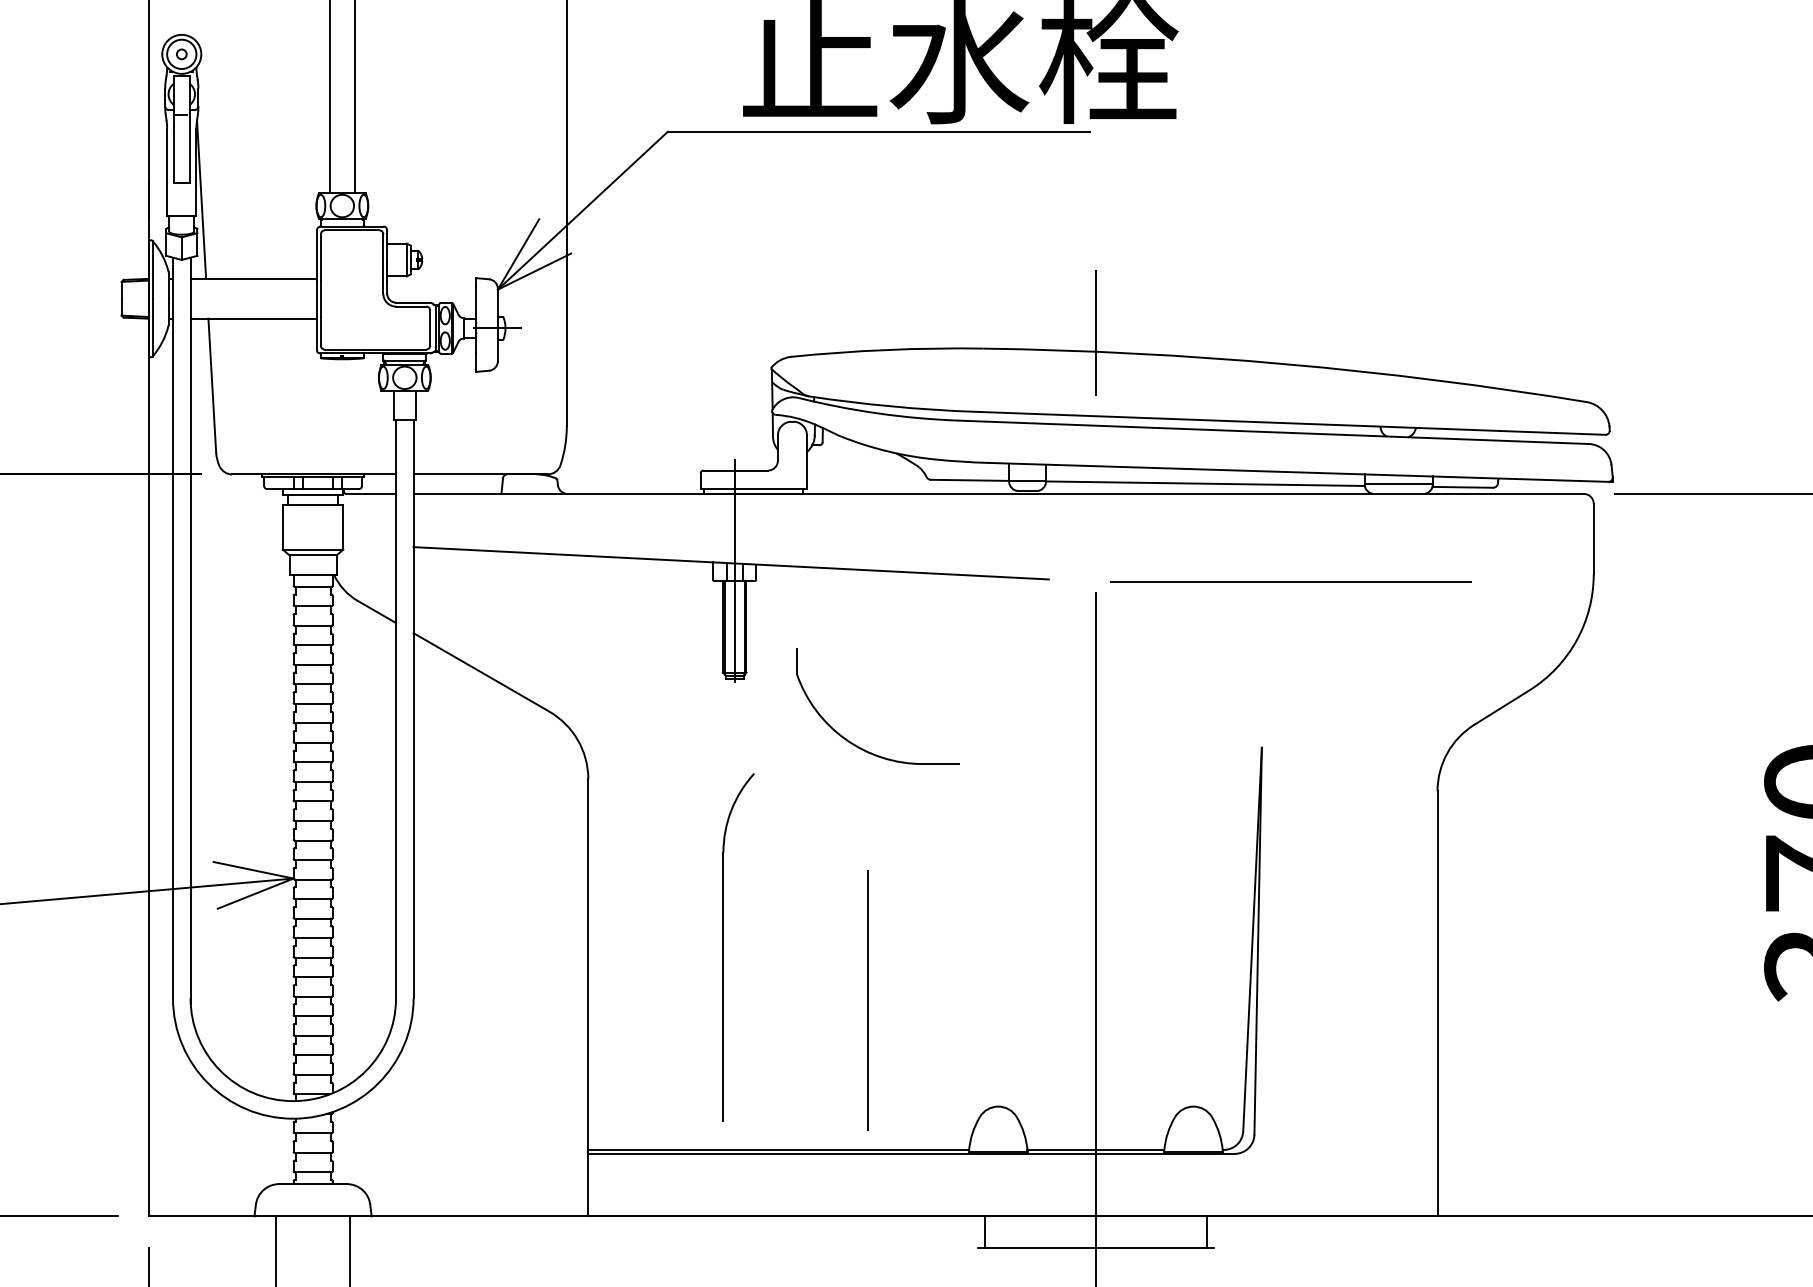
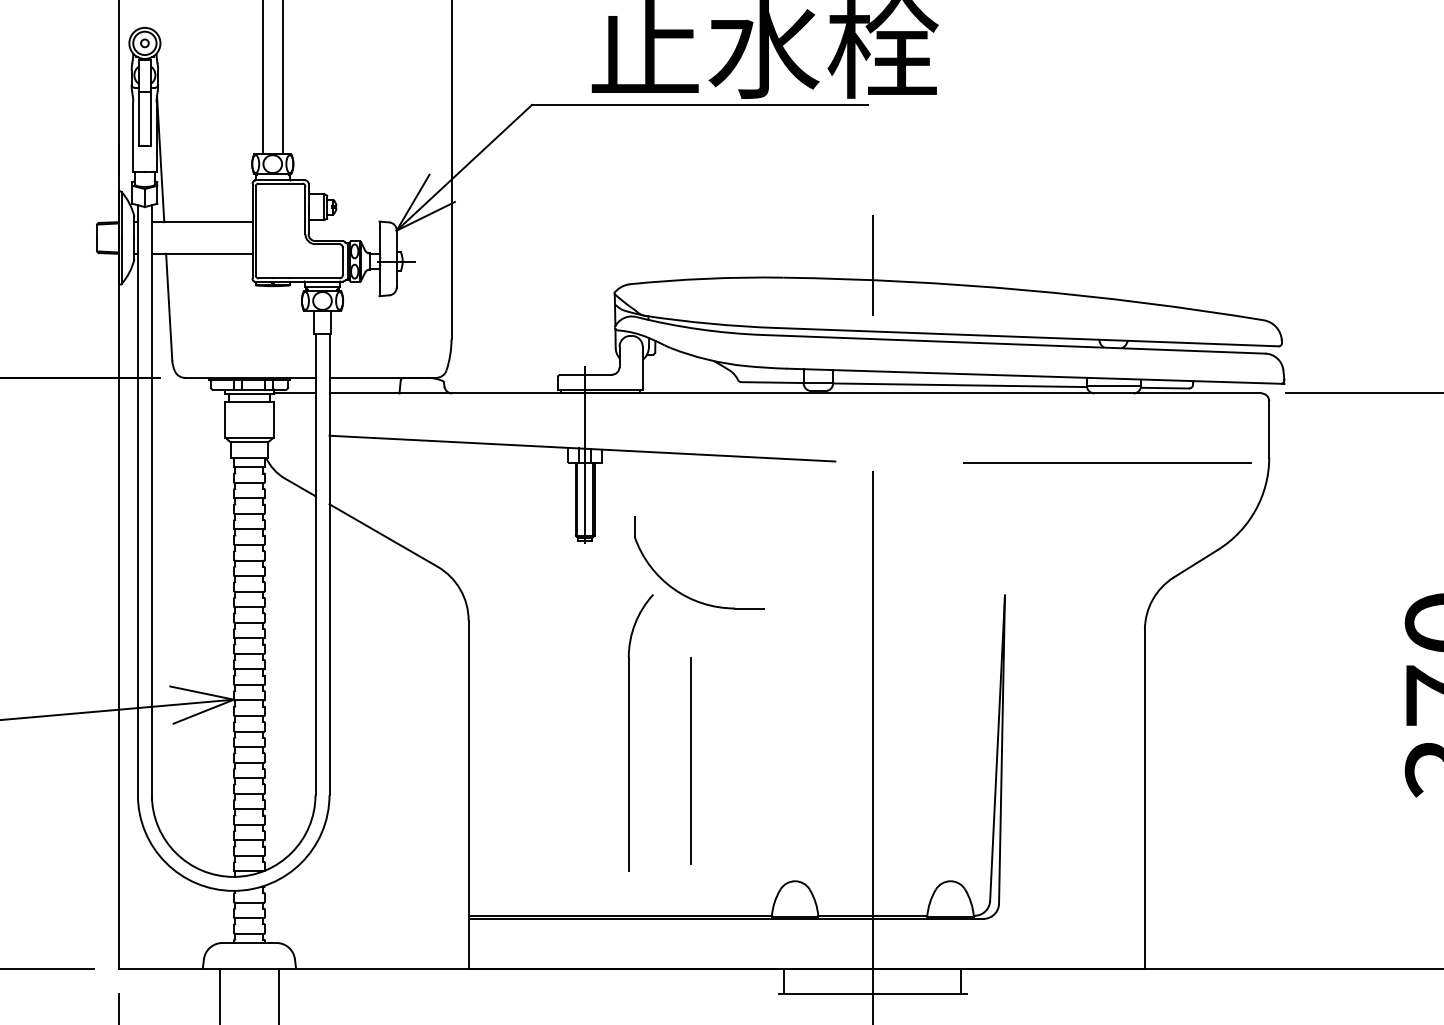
line: (1290, 581) -> (1107, 463), moved
part: (723, 947) -> (628, 733), moved
line: (867, 1000) -> (690, 760), moved

